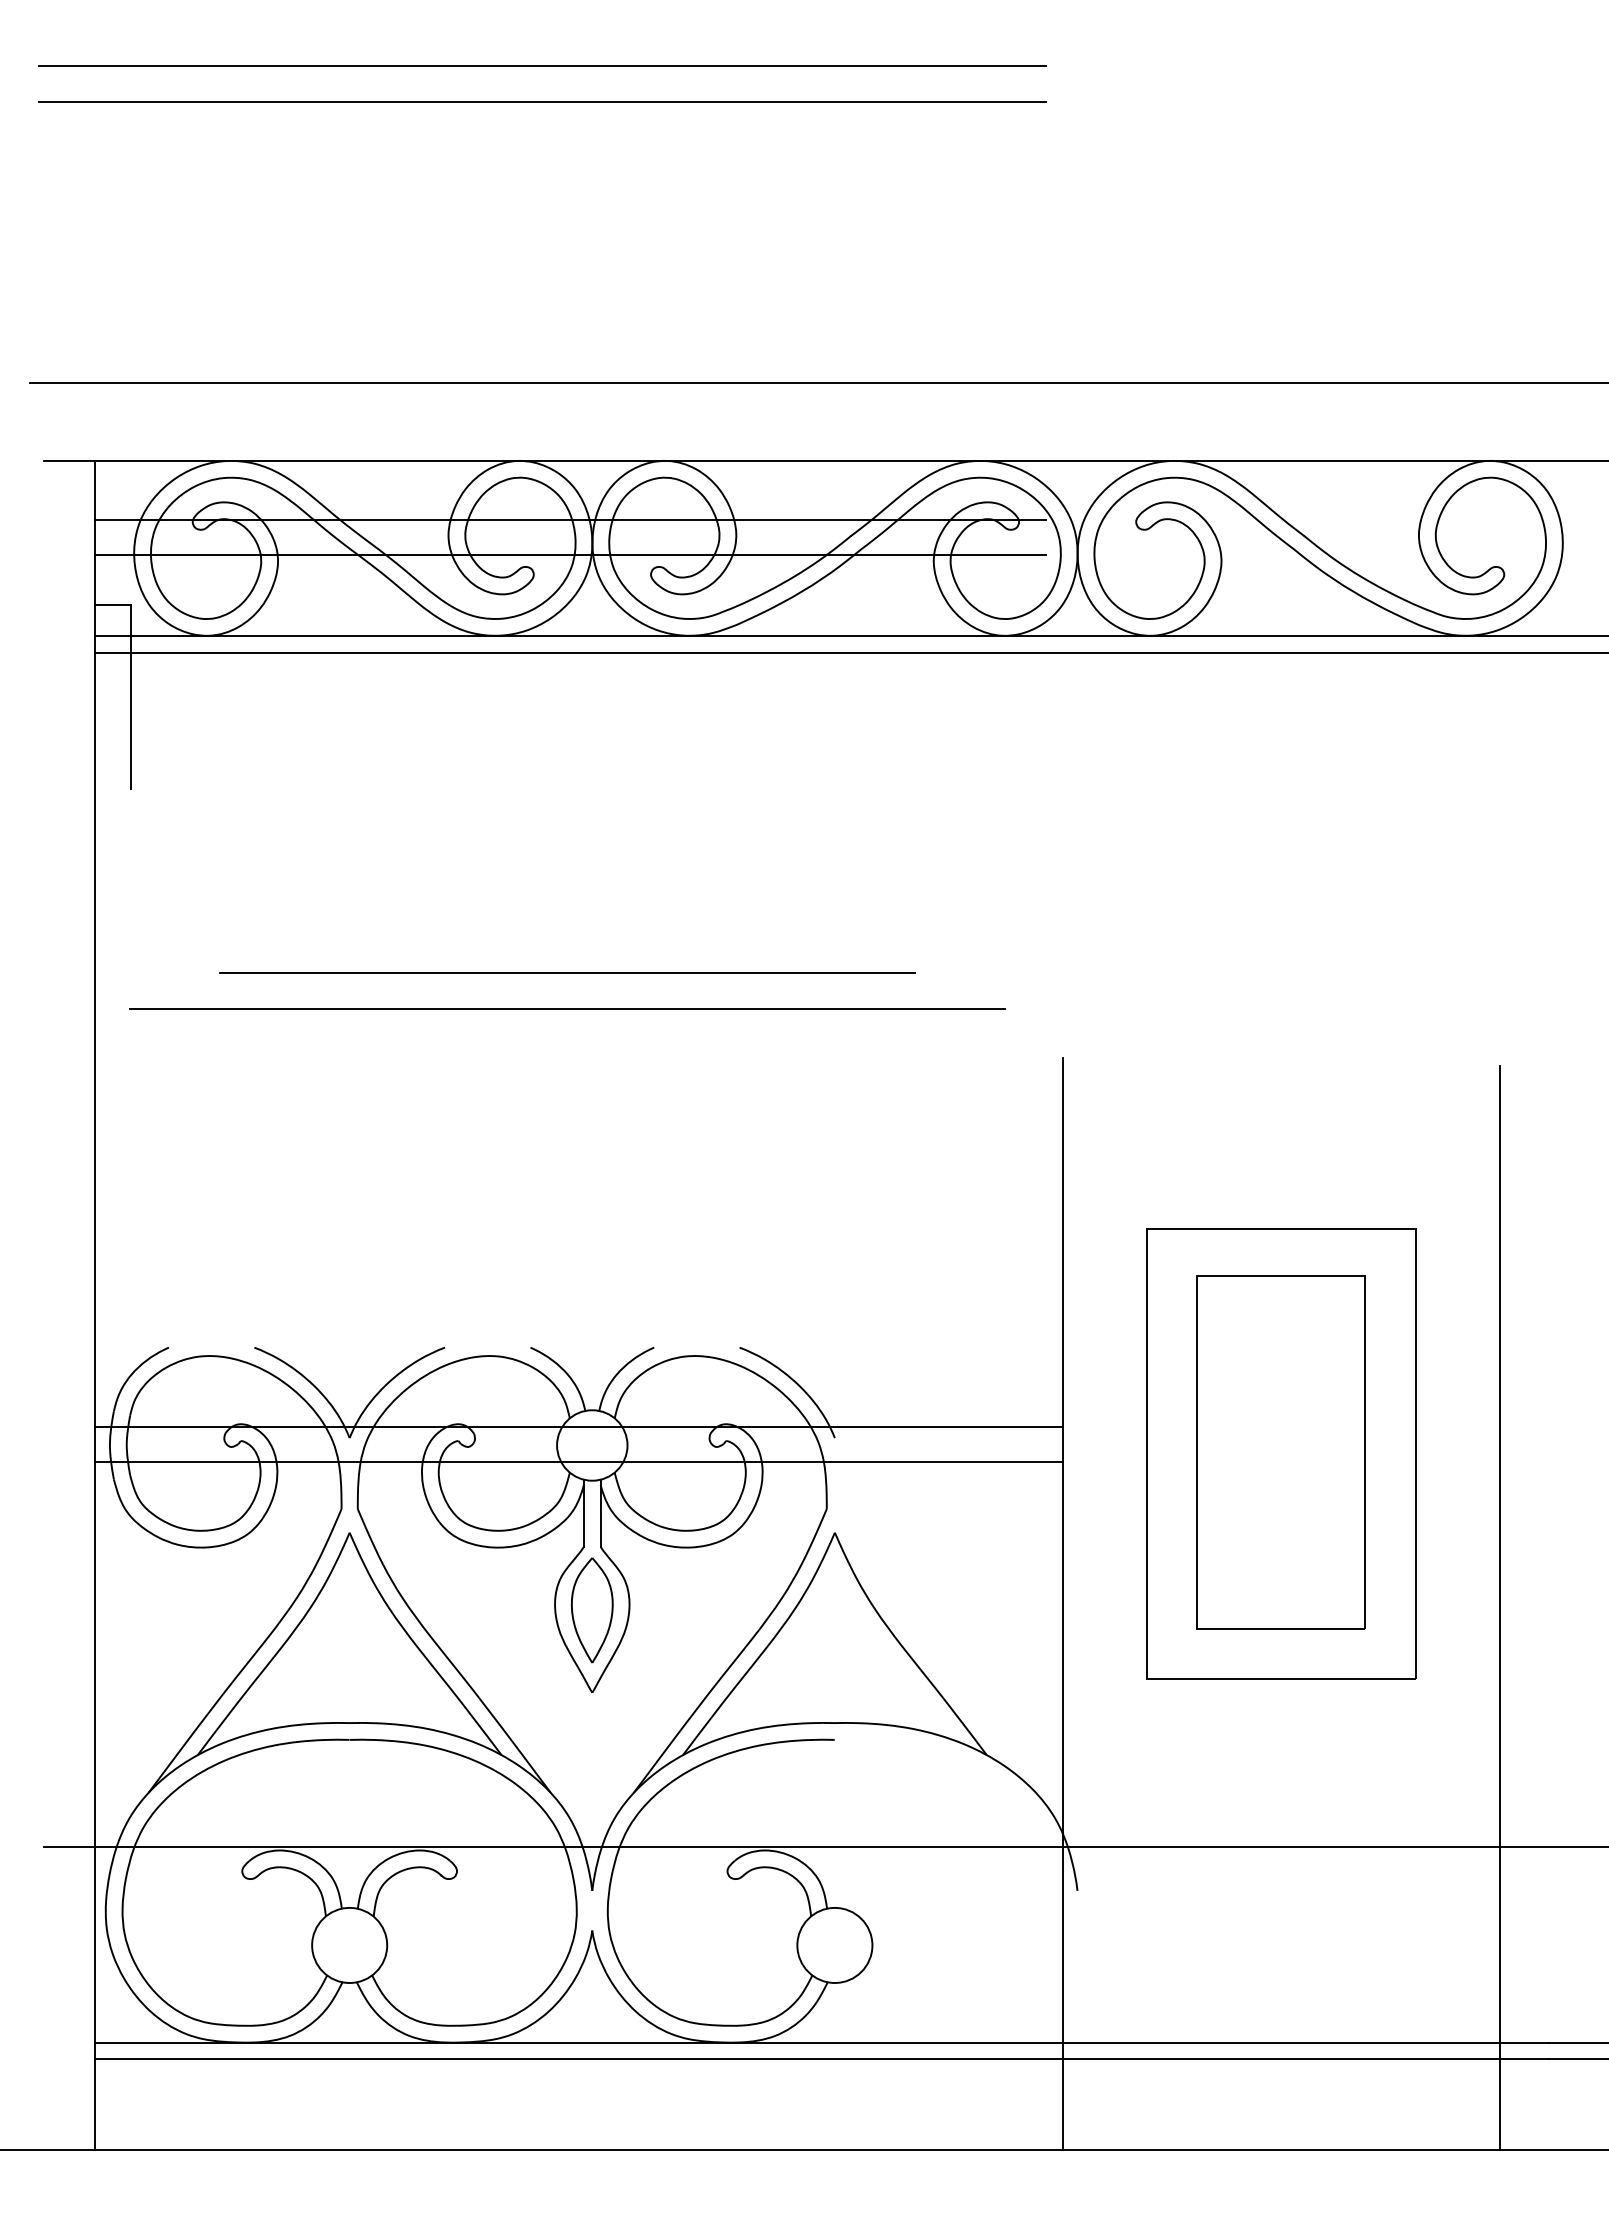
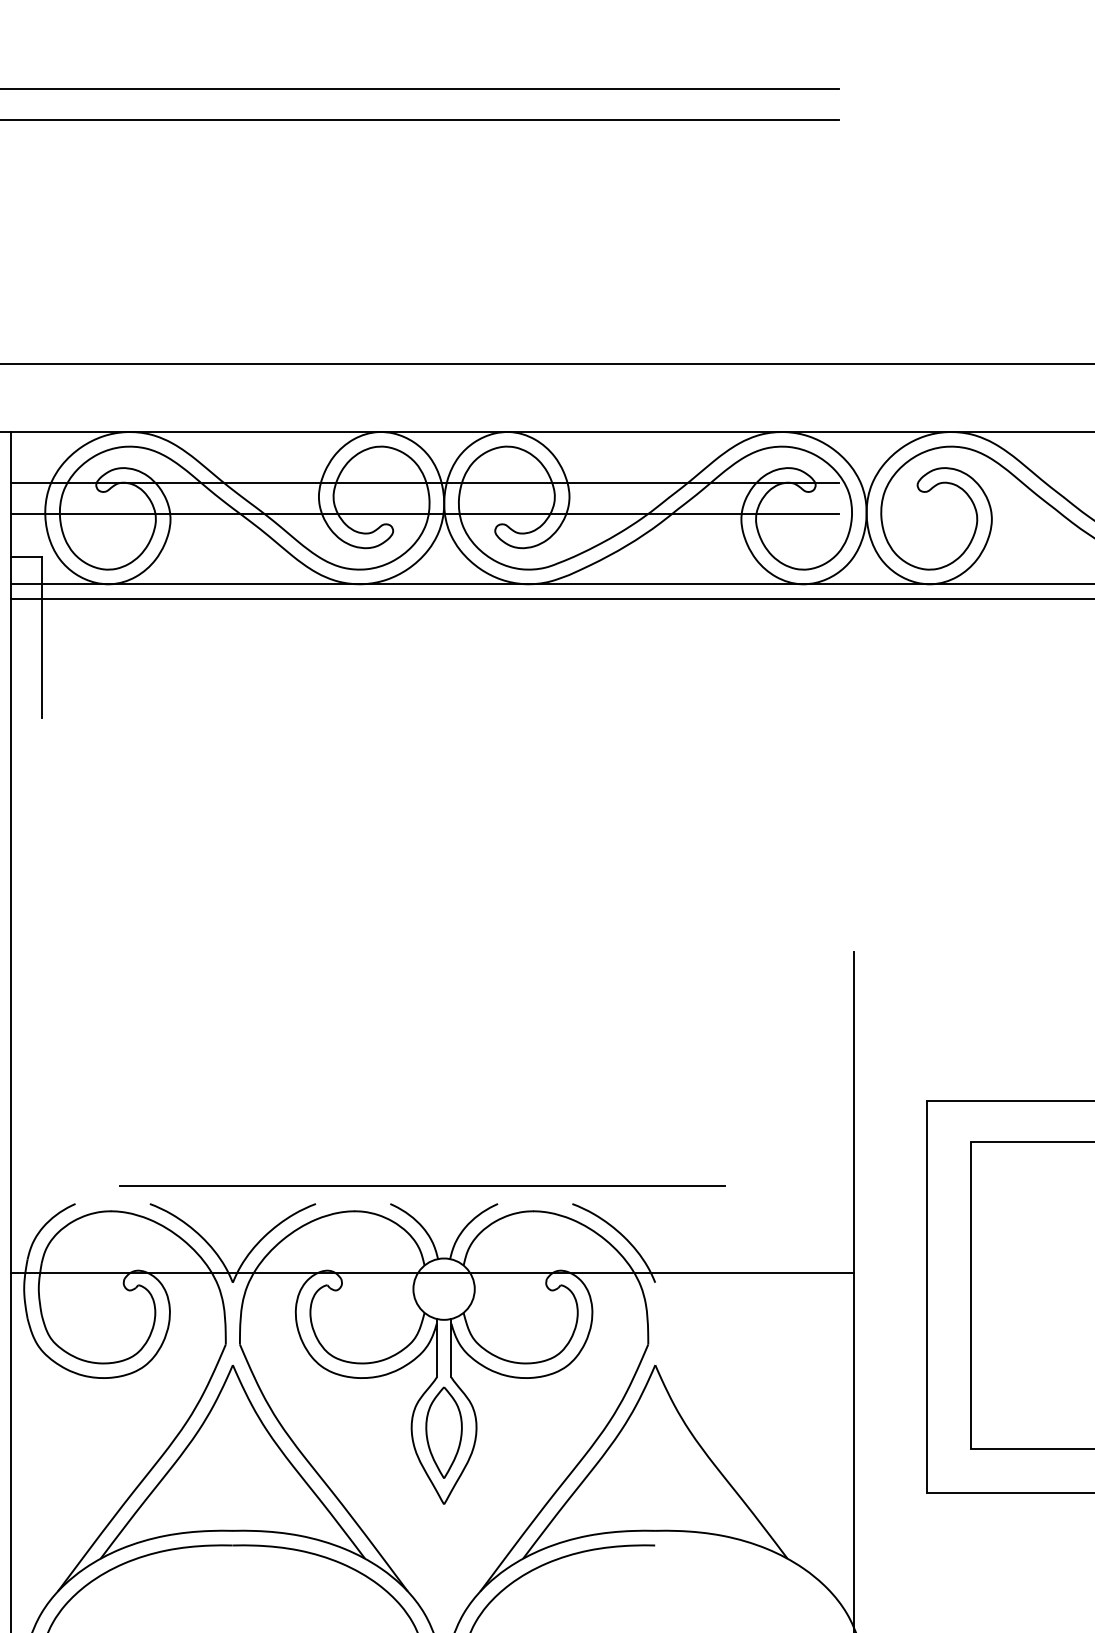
line: (567, 972) -> (422, 1185), moved
line: (567, 1008) -> (422, 908), removed
line: (578, 1462) -> (432, 1303), removed

